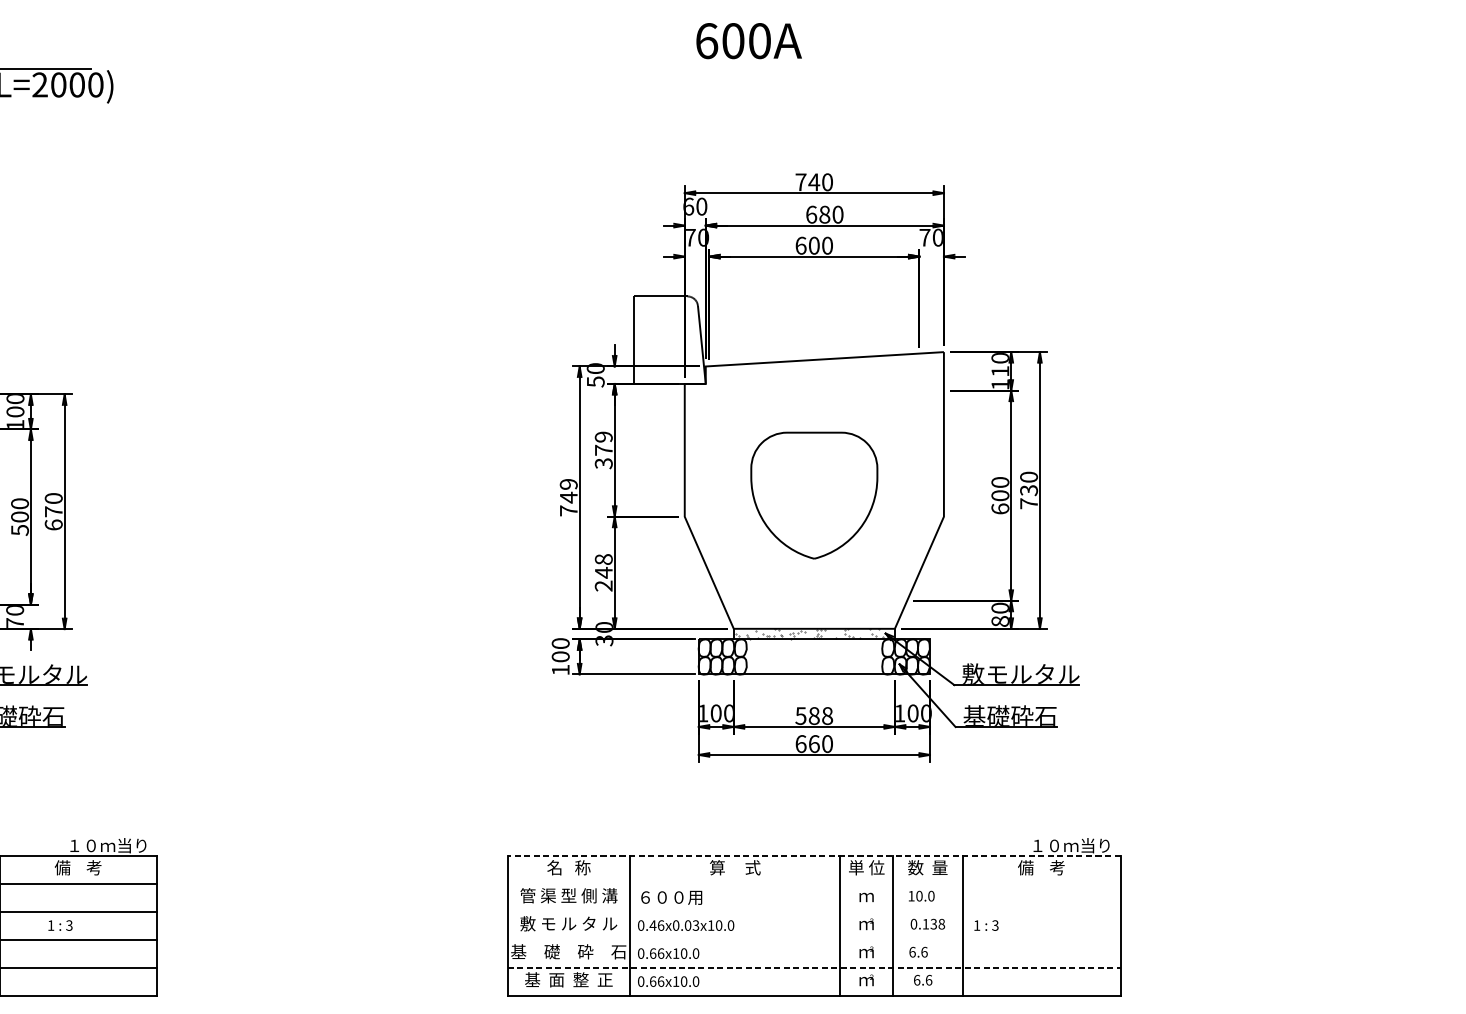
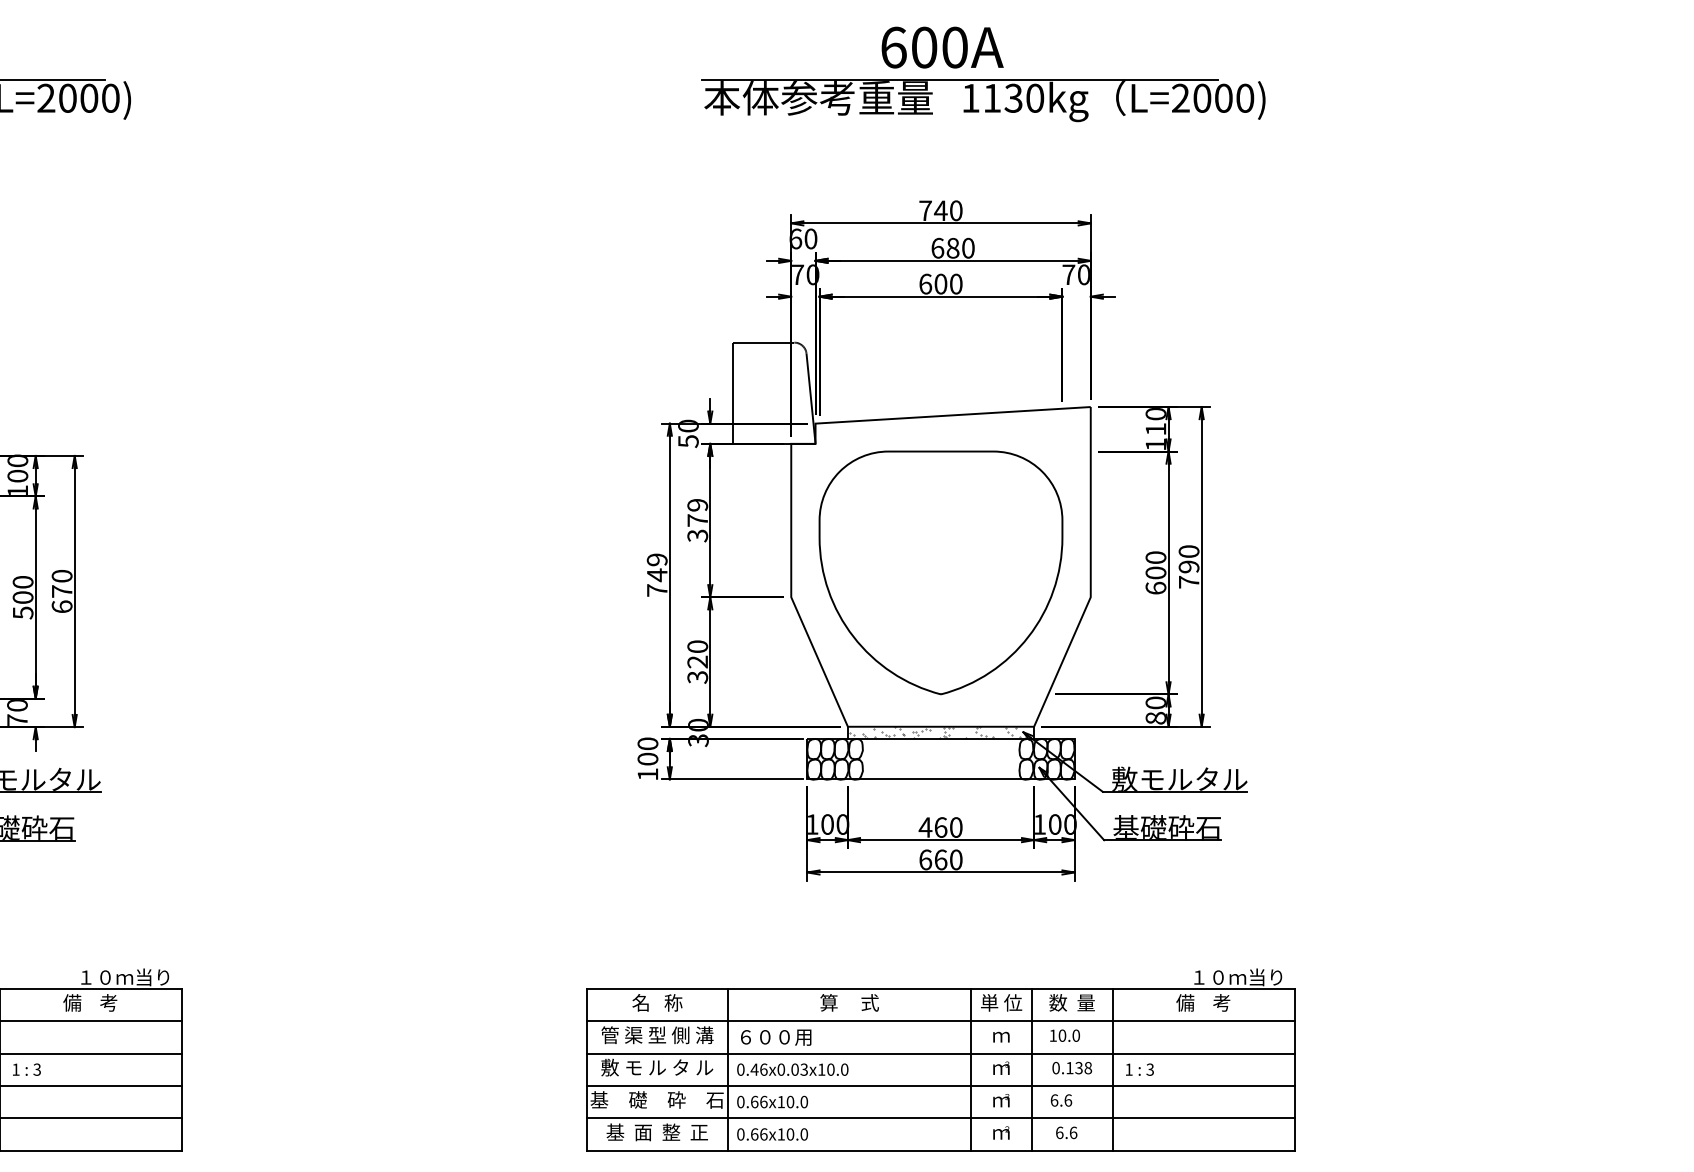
text: (749, 40) -> (942, 47), moved
part: (858, 86) -> (991, 100), added
text: (1029, 490) -> (1189, 566), 730 -> 790
part: (813, 495) -> (940, 572), size x1.67
text: (603, 572) -> (697, 661), 248 -> 320
text: (813, 715) -> (940, 827), 588 -> 460
line: (813, 855) -> (940, 988), dashed -> solid
line: (813, 883) -> (940, 1021), added
line: (813, 911) -> (940, 1053), added
text: (60, 925) -> (26, 1069), moved
line: (813, 939) -> (940, 1085), added
line: (814, 967) -> (941, 1118), dashed -> solid

